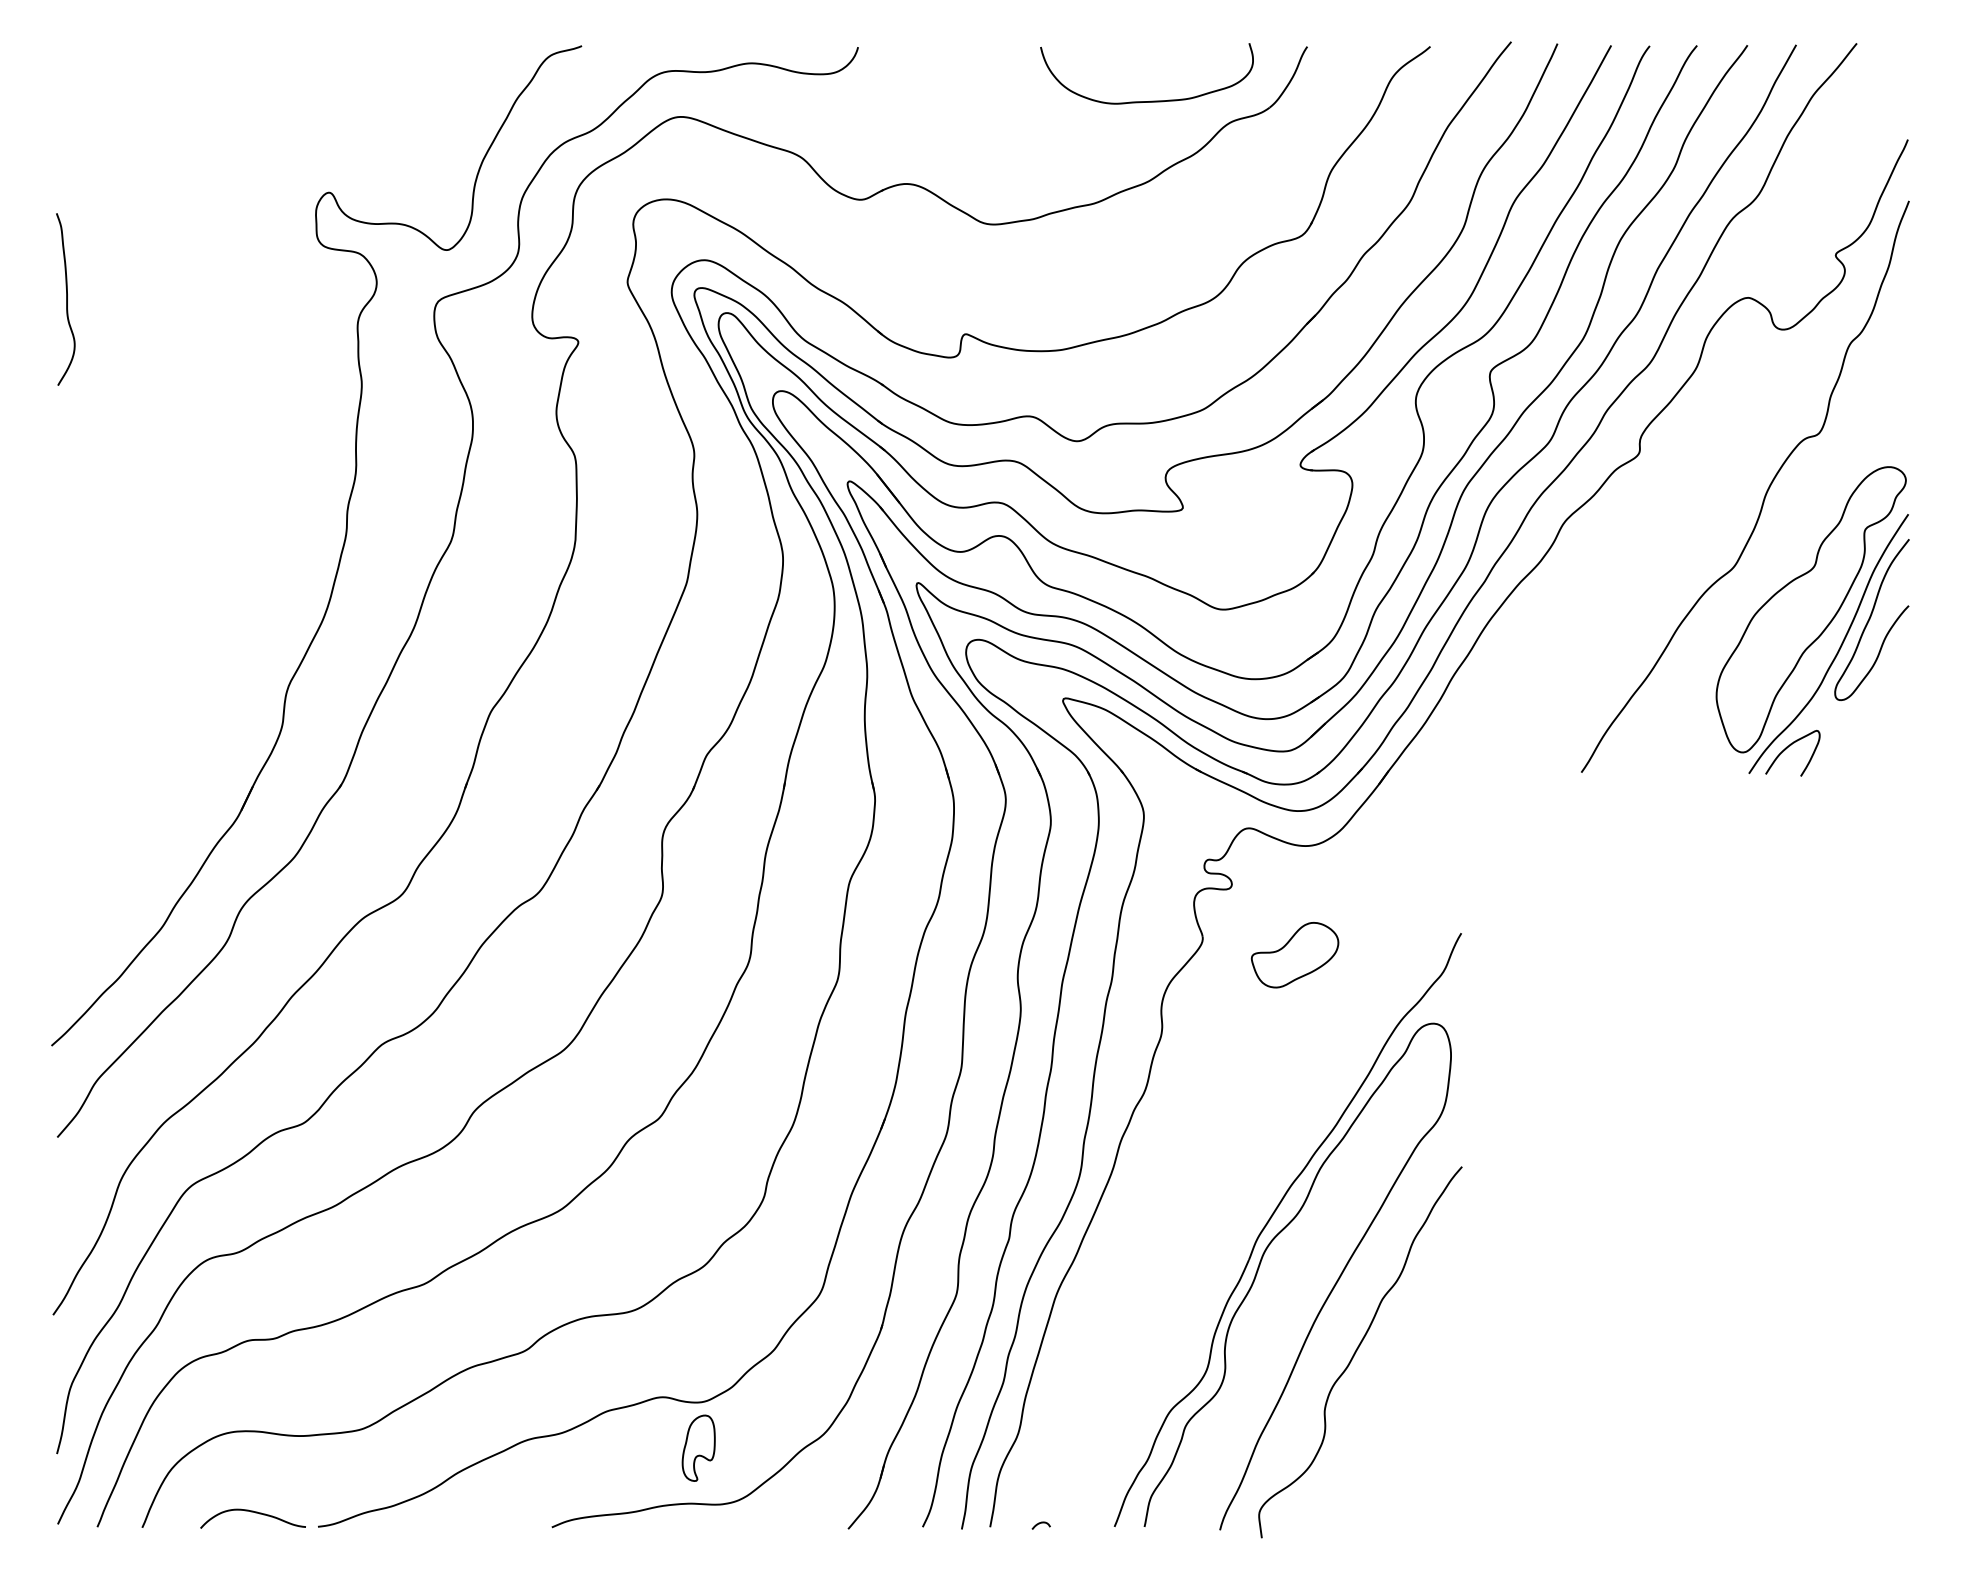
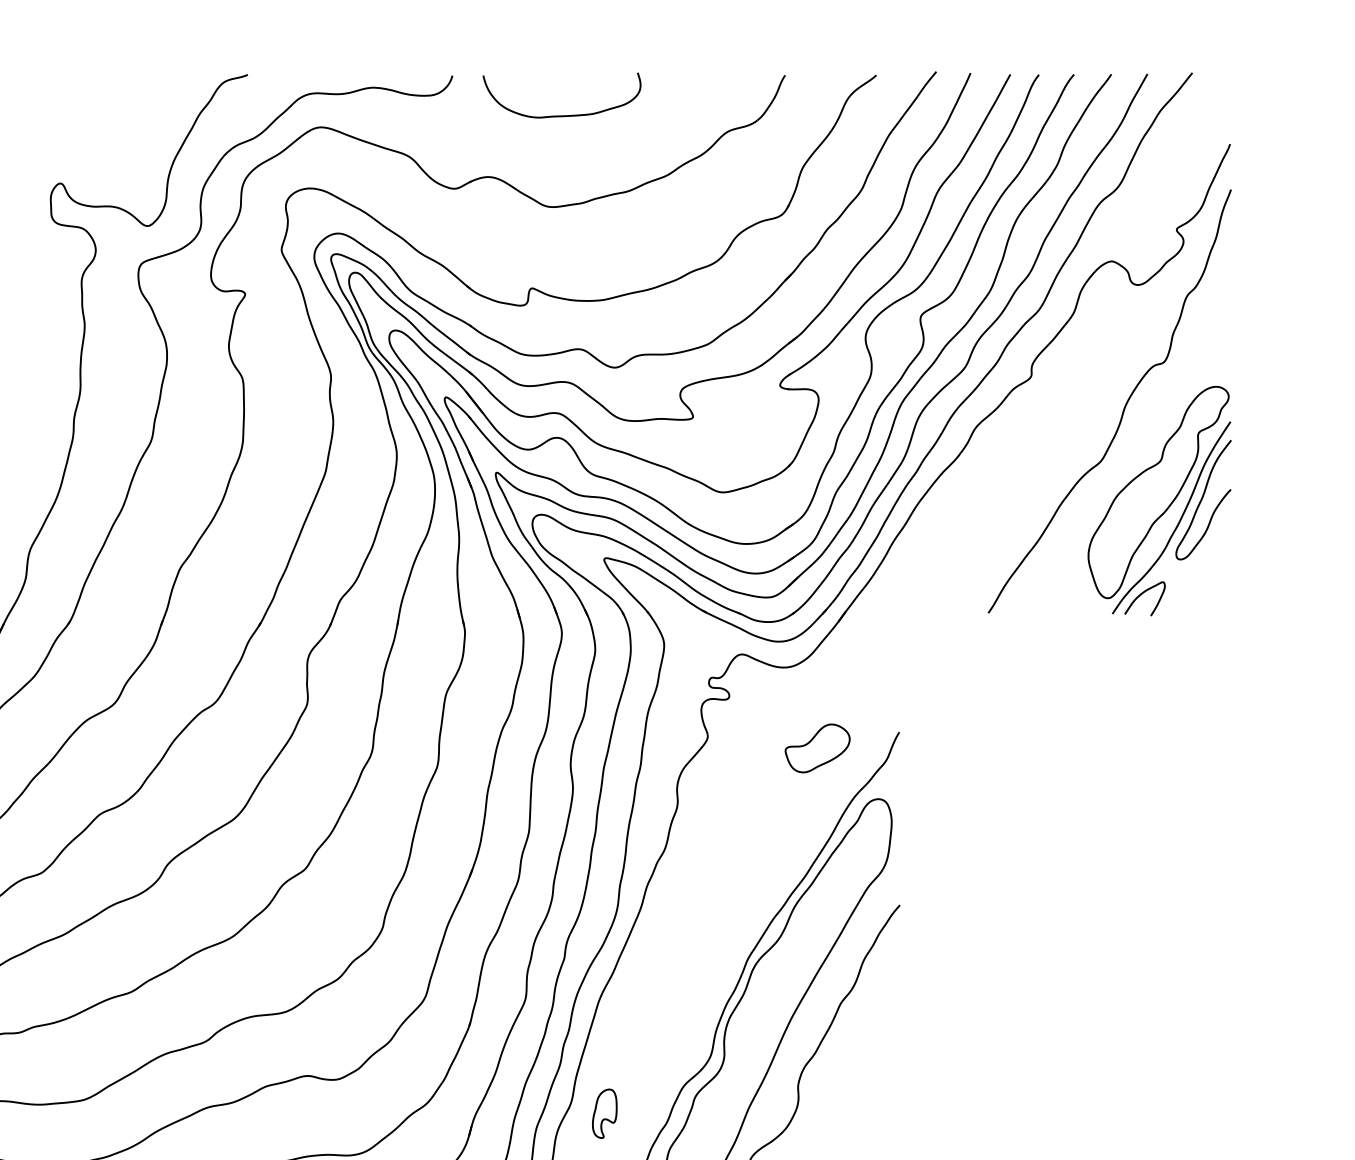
curve: (1151, 100) -> (565, 115), moved
part: (1294, 955) -> (817, 748), moved
part: (698, 1447) -> (604, 1113), moved

